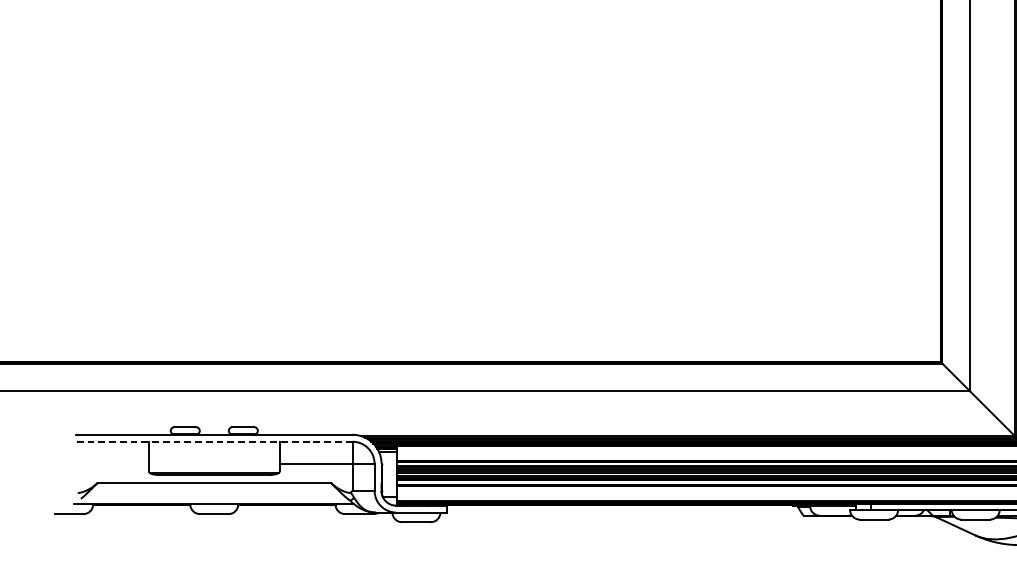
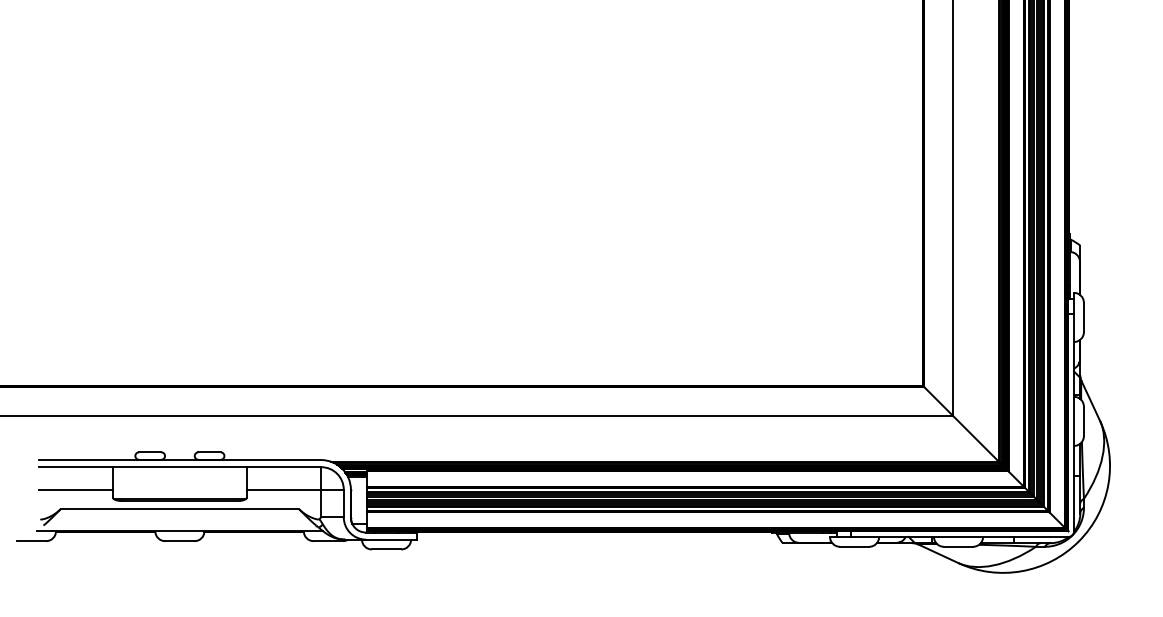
line: (213, 442) -> (179, 467), dashed -> solid
line: (112, 463) -> (75, 489), added

